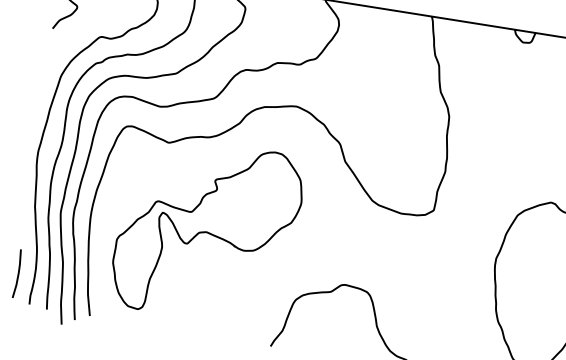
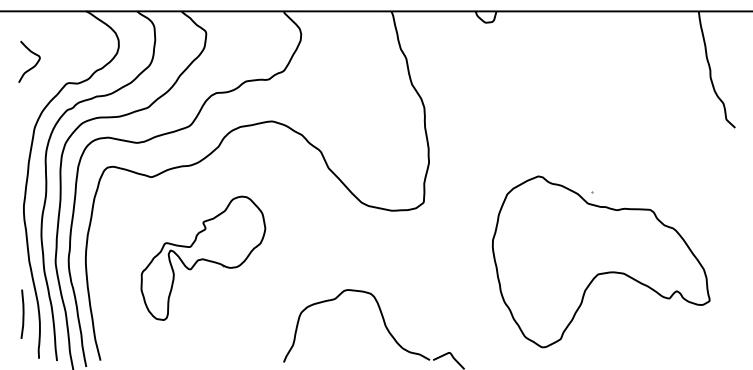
part: (207, 231) -> (203, 258), size x0.7
line: (17, 273) -> (22, 313), moved

